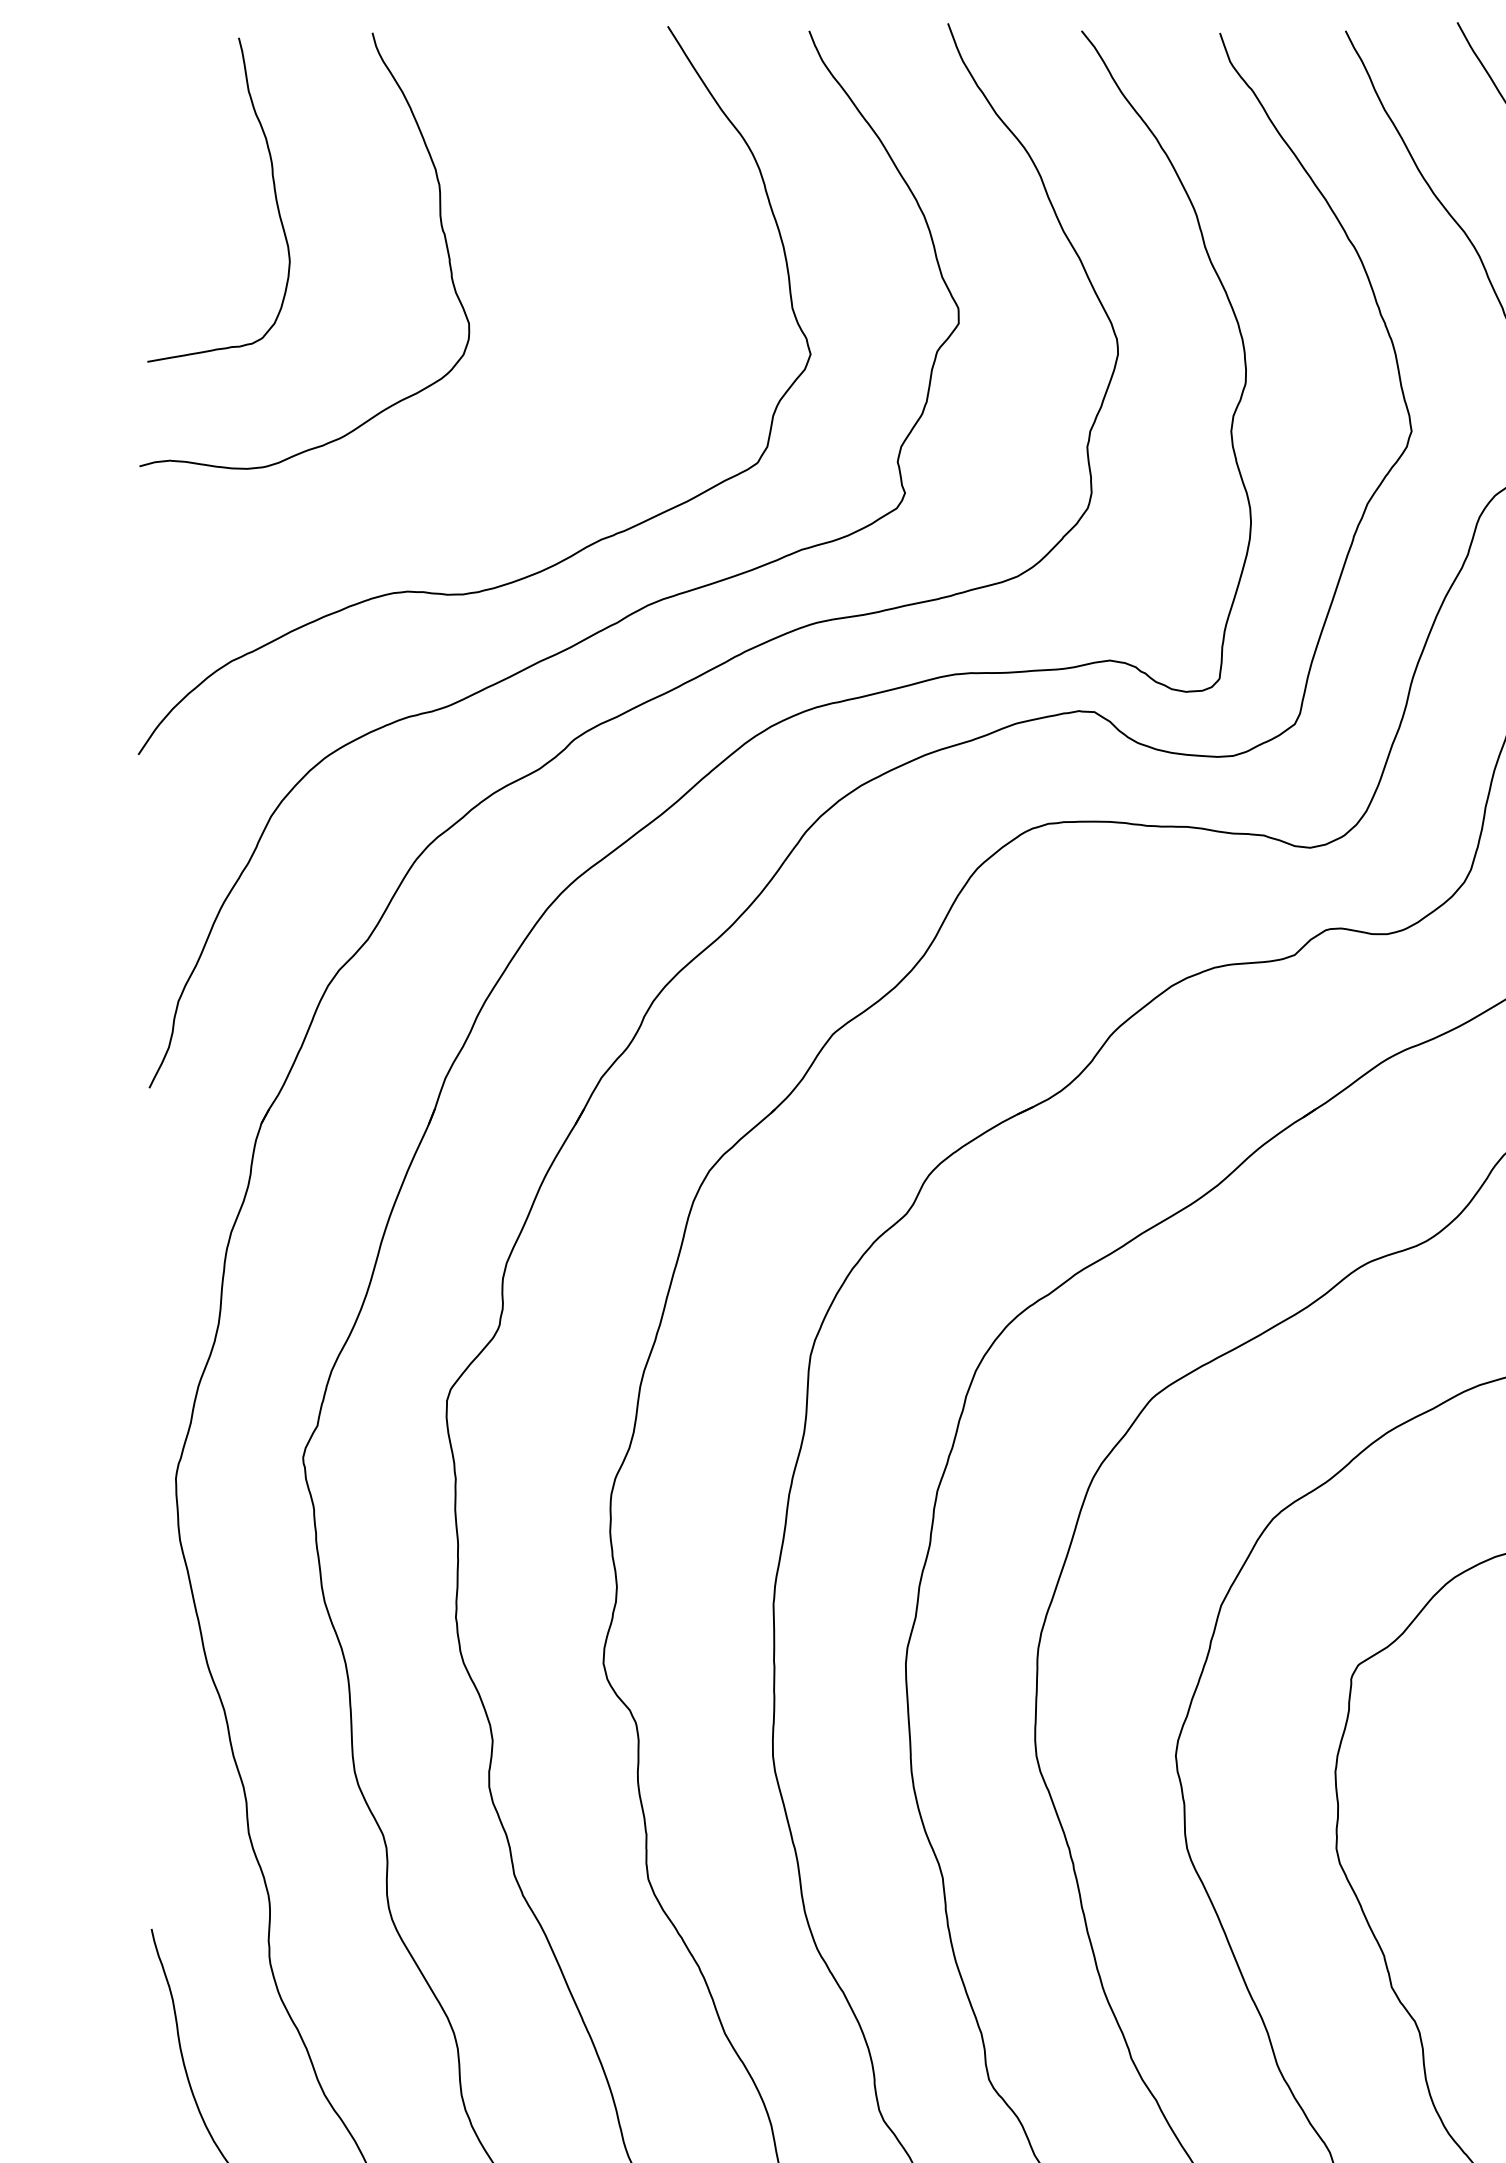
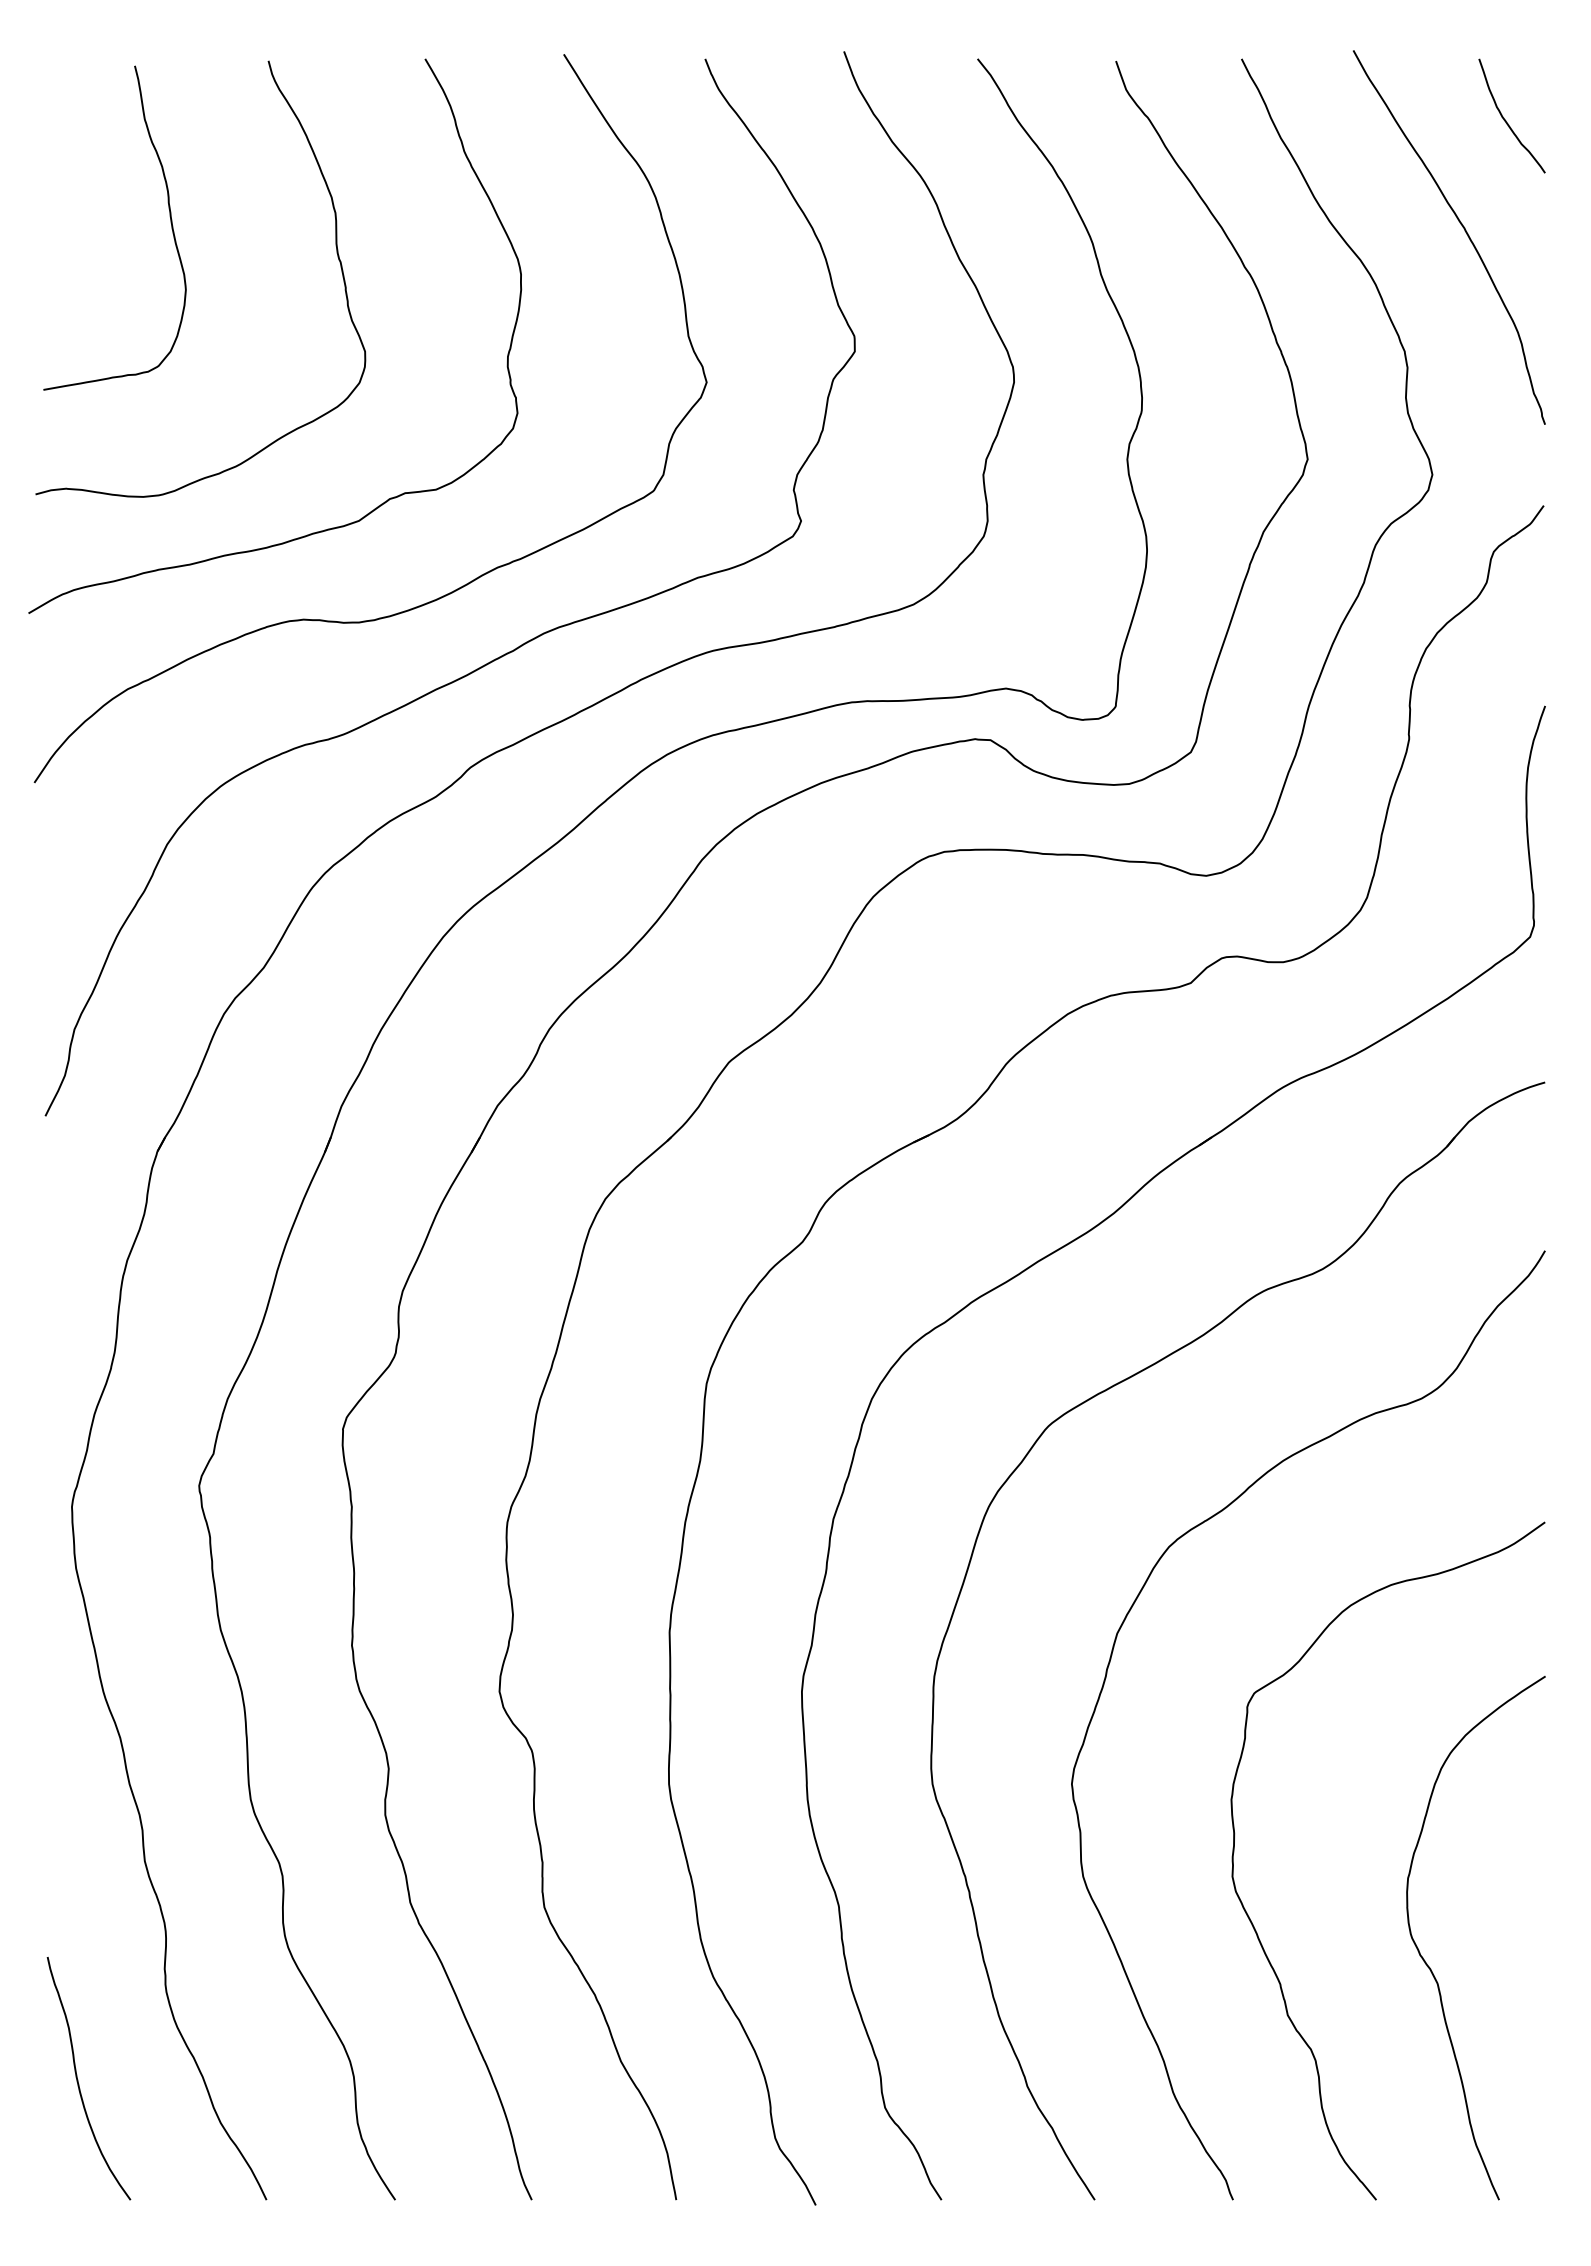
curve: (492, 470) -> (388, 498), added

